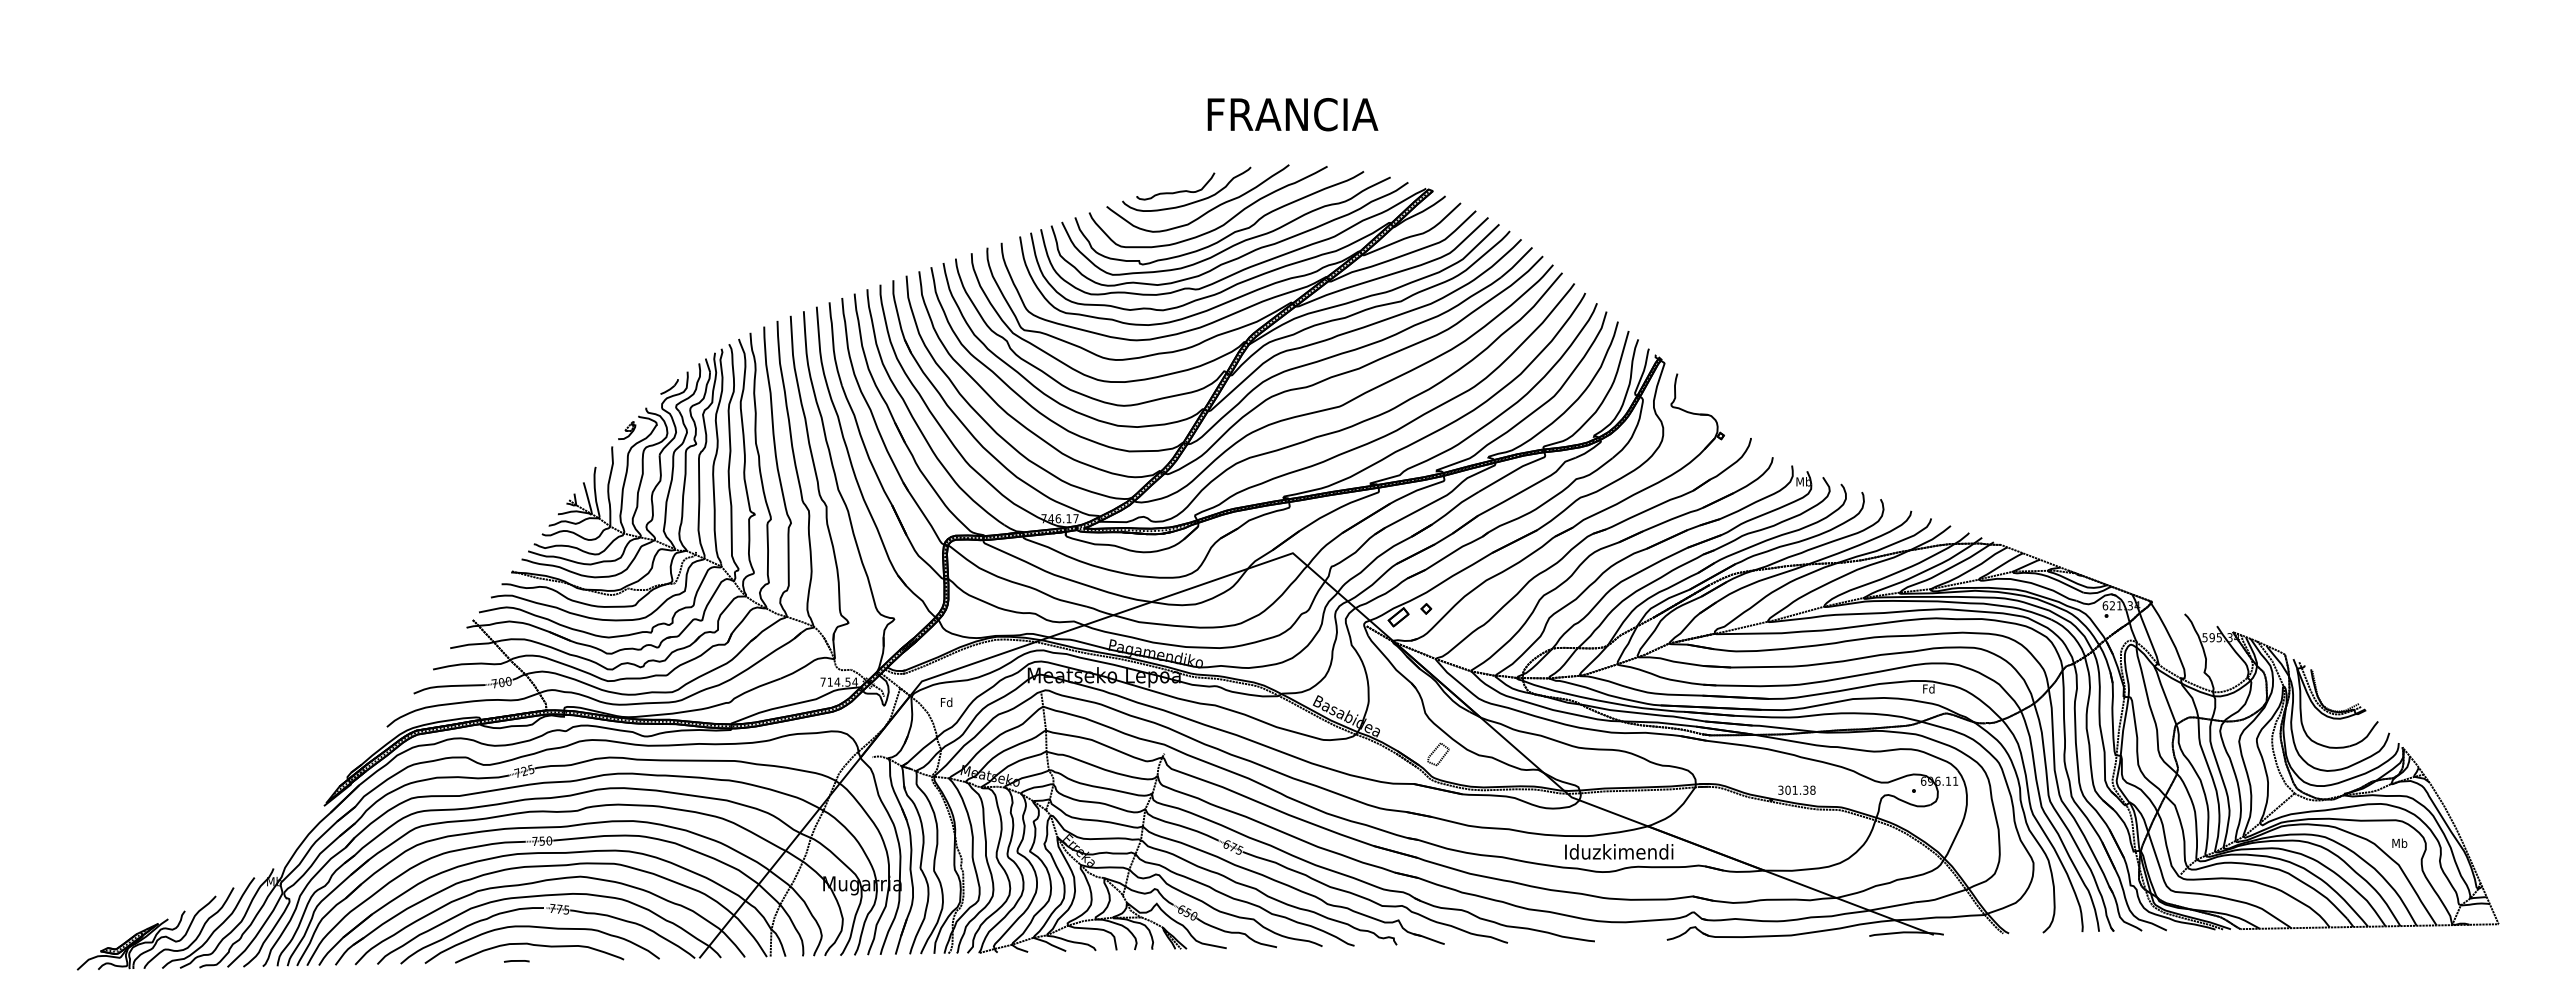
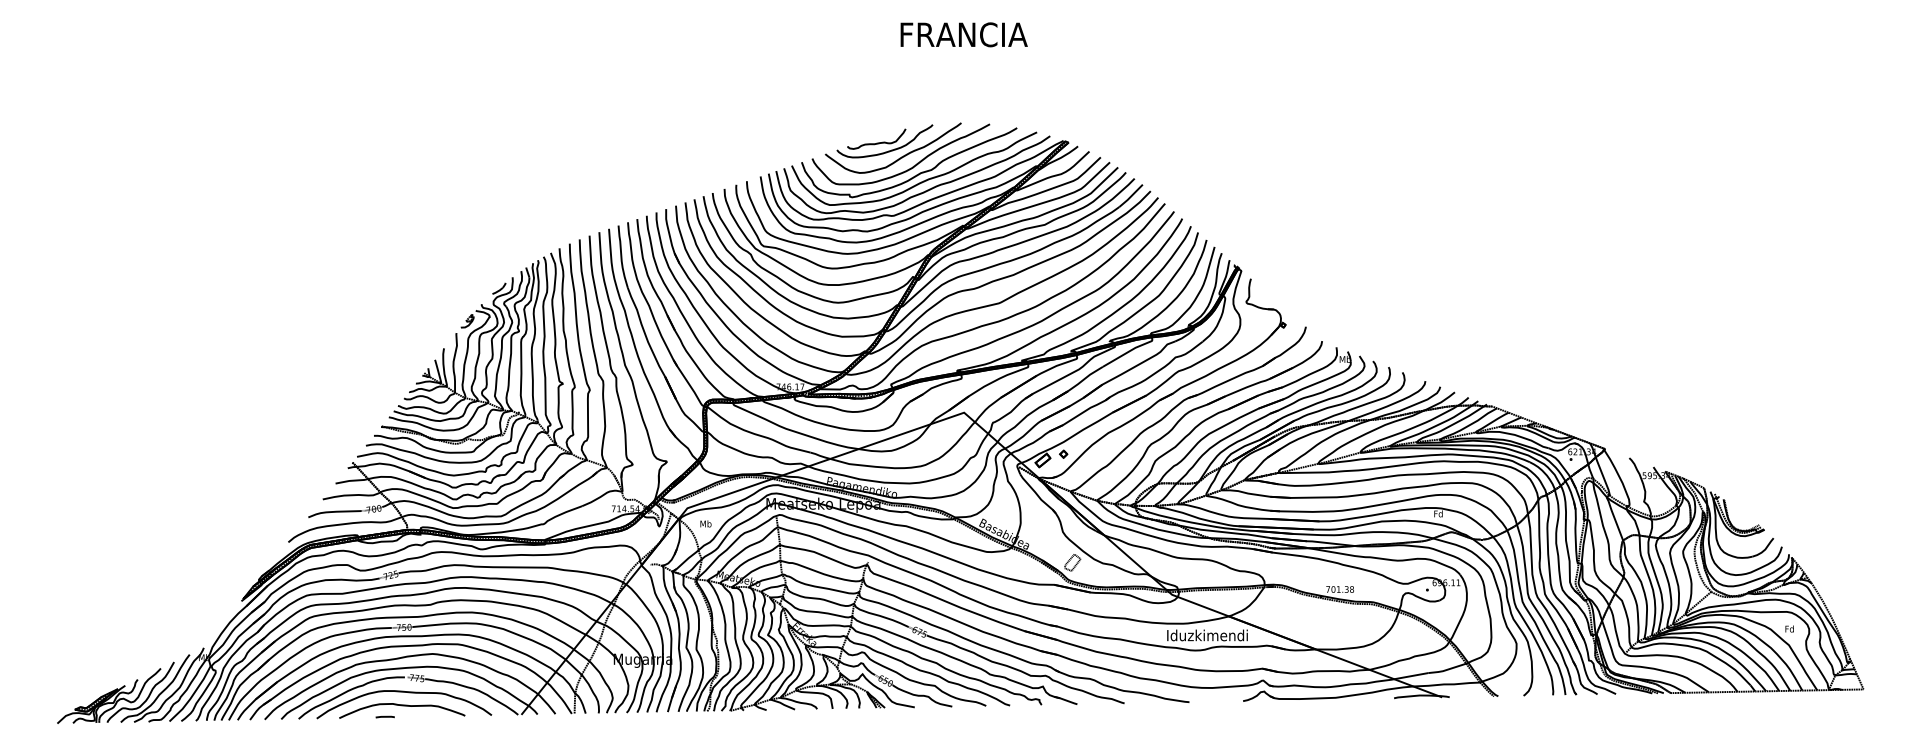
text: (1292, 114) -> (963, 34), moved
text: (946, 702) -> (705, 524), Fd -> Mb
text: (1780, 789) -> (1327, 588), 301.38 -> 701.38
text: (2399, 842) -> (1789, 628), Mb -> Fd

